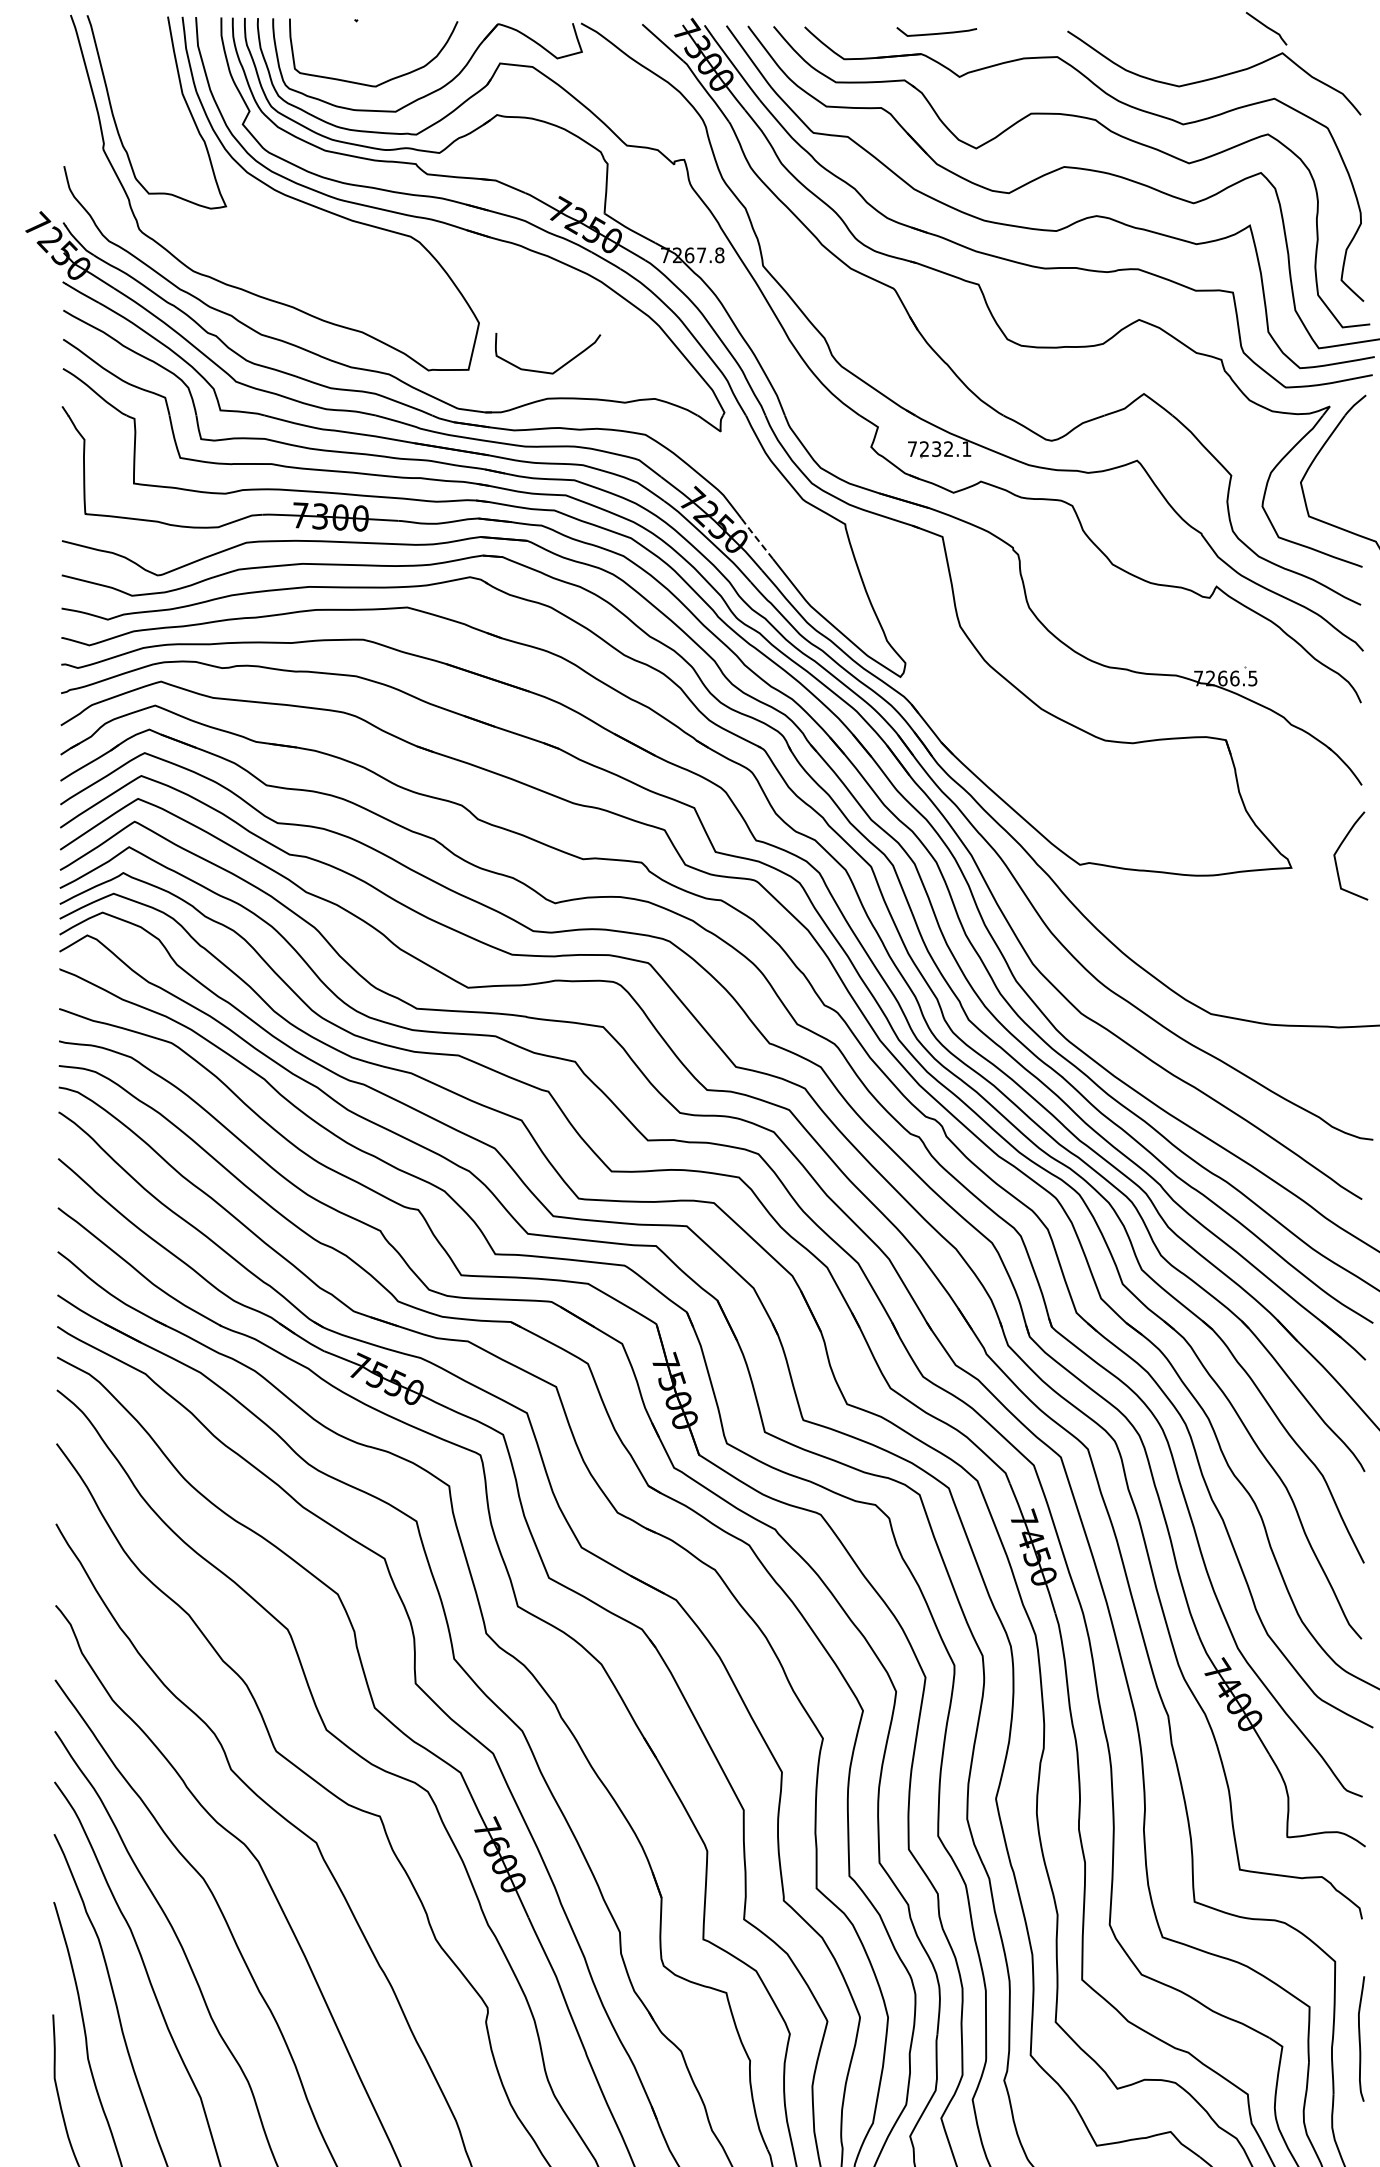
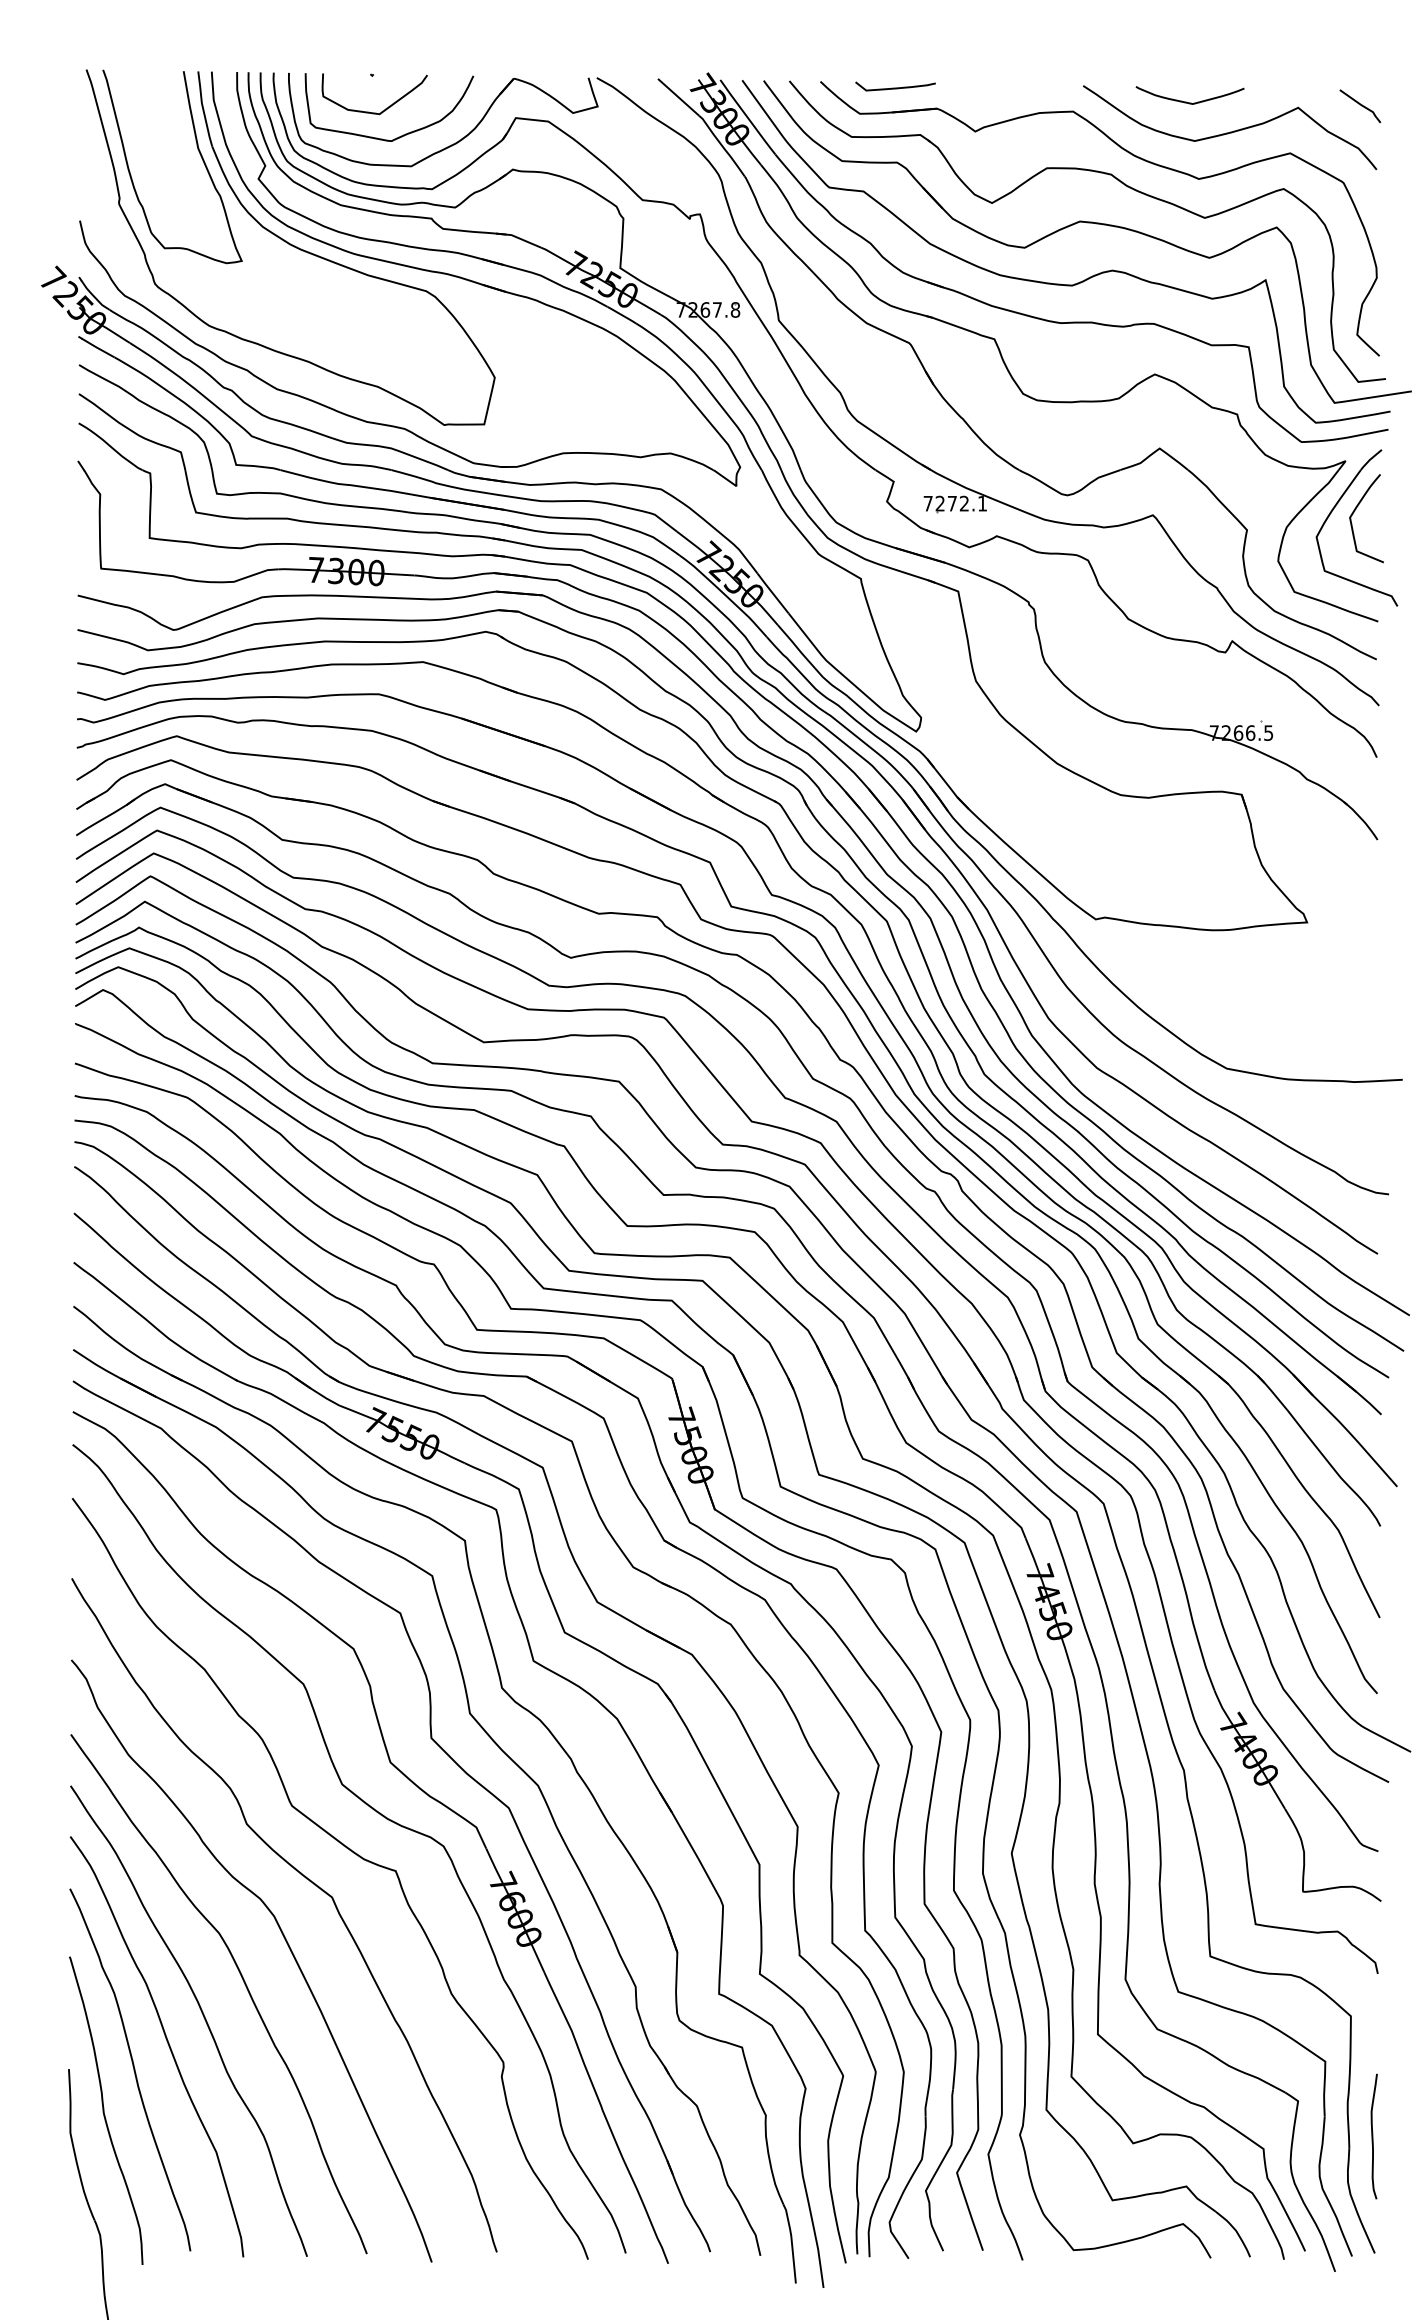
curve: (1266, 27) -> (1360, 105), moved
curve: (936, 32) -> (895, 87), moved
curve: (1170, 46) -> (1186, 101), added
curve: (542, 370) -> (369, 111), moved
text: (935, 448) -> (951, 503), 7232.1 -> 7272.1
line: (756, 538) -> (772, 593), dashed -> solid
curve: (1338, 849) -> (1354, 512), moved
curve: (1360, 2038) -> (1373, 2136), moved

